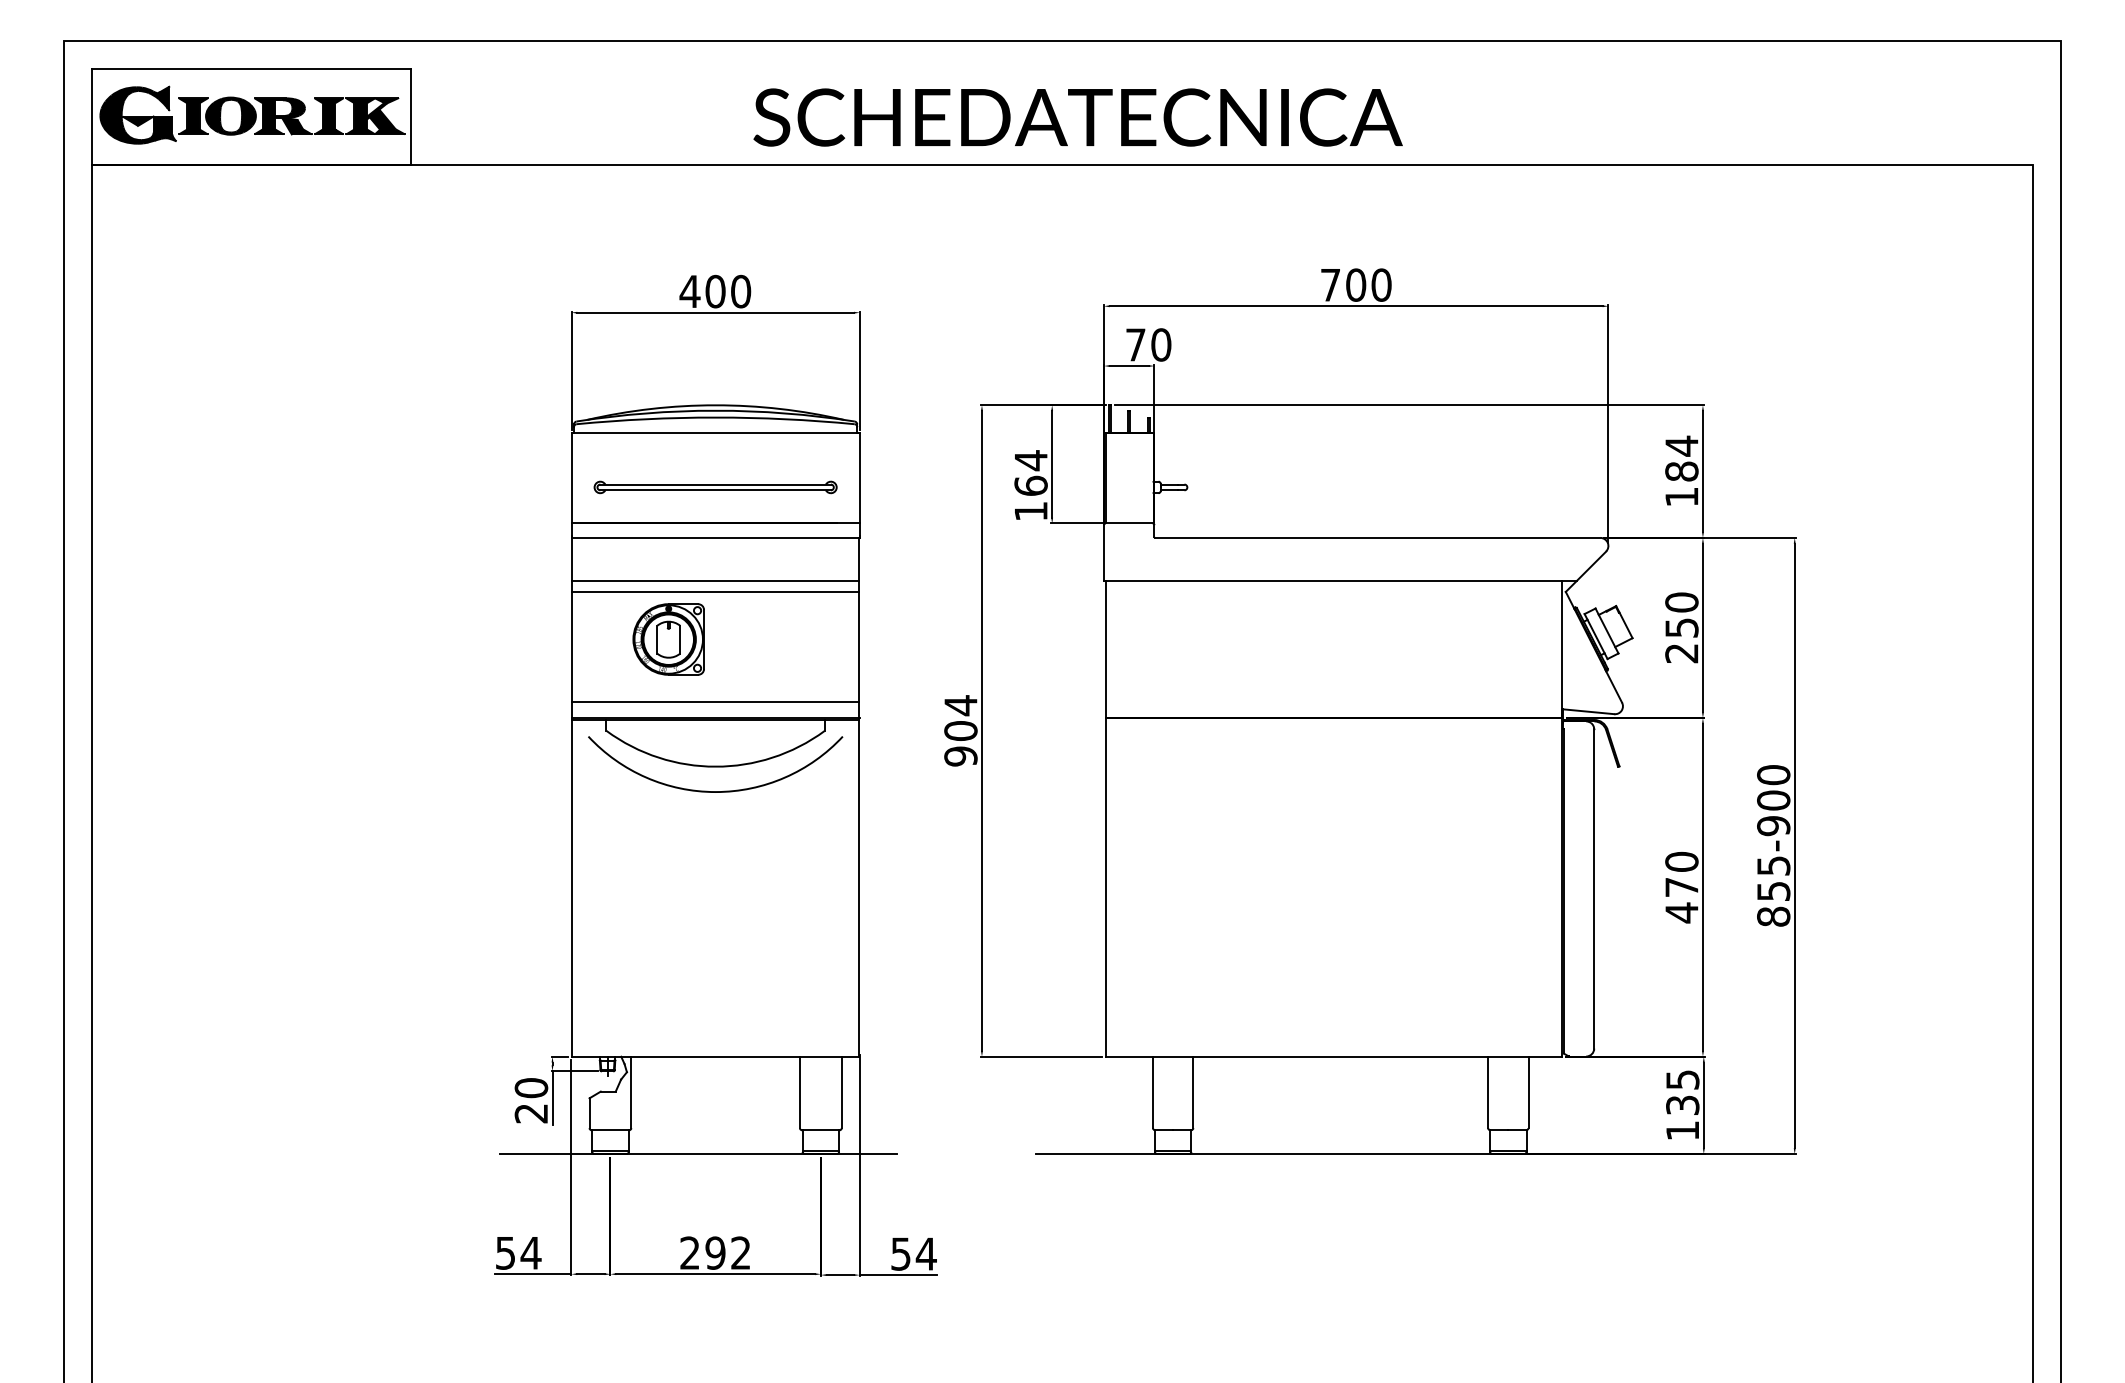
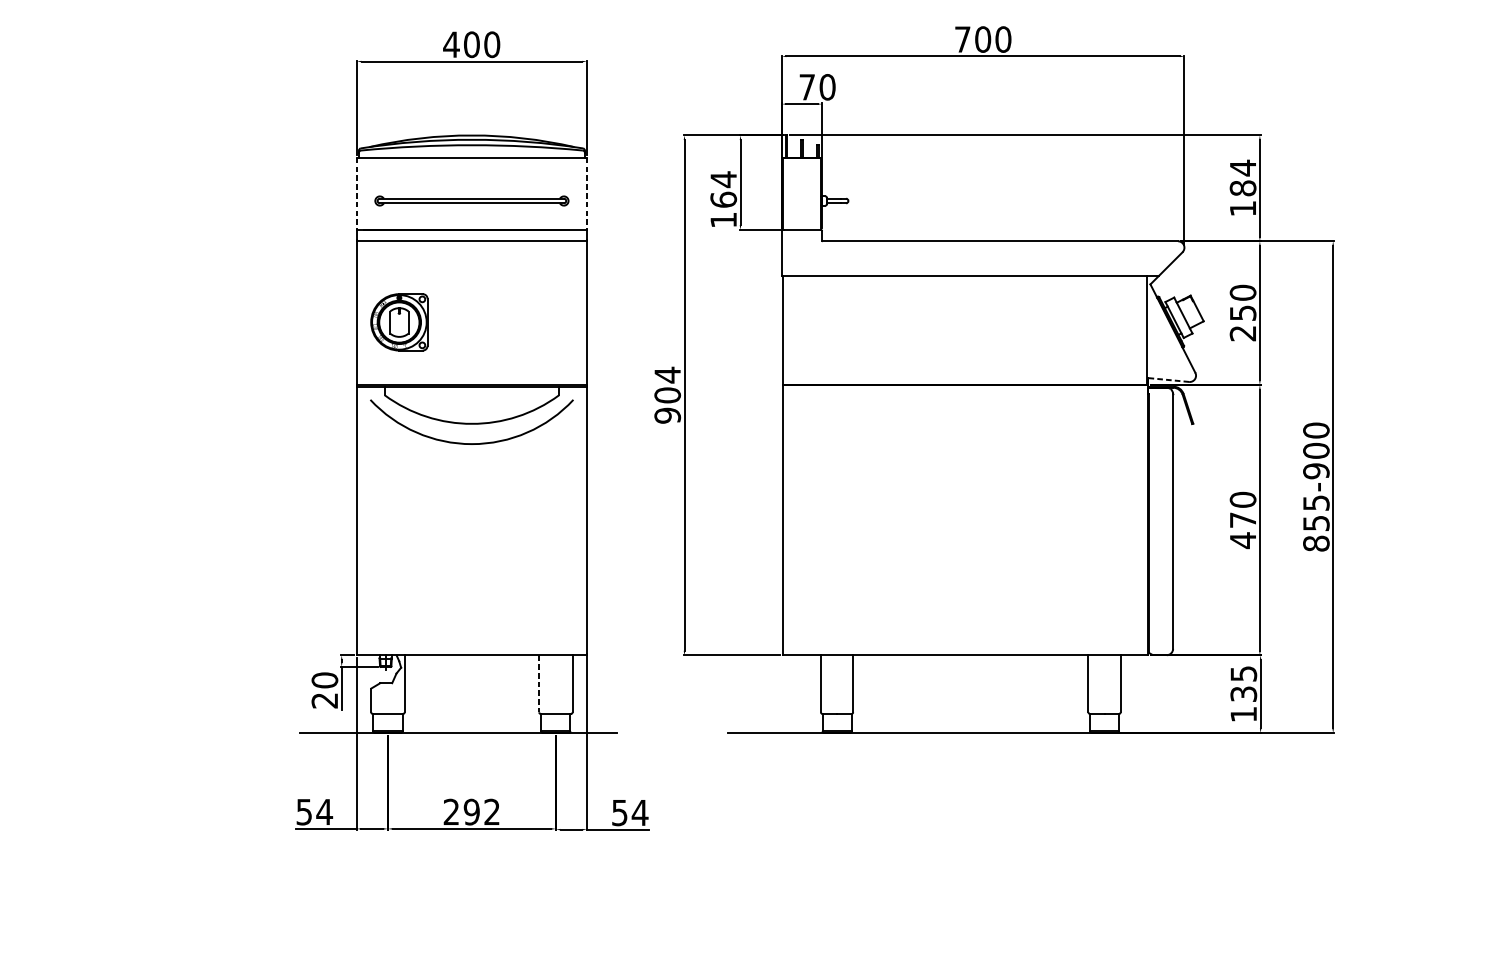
line: (571, 478) -> (356, 193), solid -> dashed
line: (859, 478) -> (586, 193), solid -> dashed
line: (715, 581) -> (471, 276), removed
line: (715, 591) -> (471, 284), removed
part: (668, 639) -> (399, 322), moved
line: (715, 702) -> (471, 372), removed
line: (1588, 711) -> (1168, 379), solid -> dashed
line: (799, 1092) -> (538, 683), solid -> dashed

